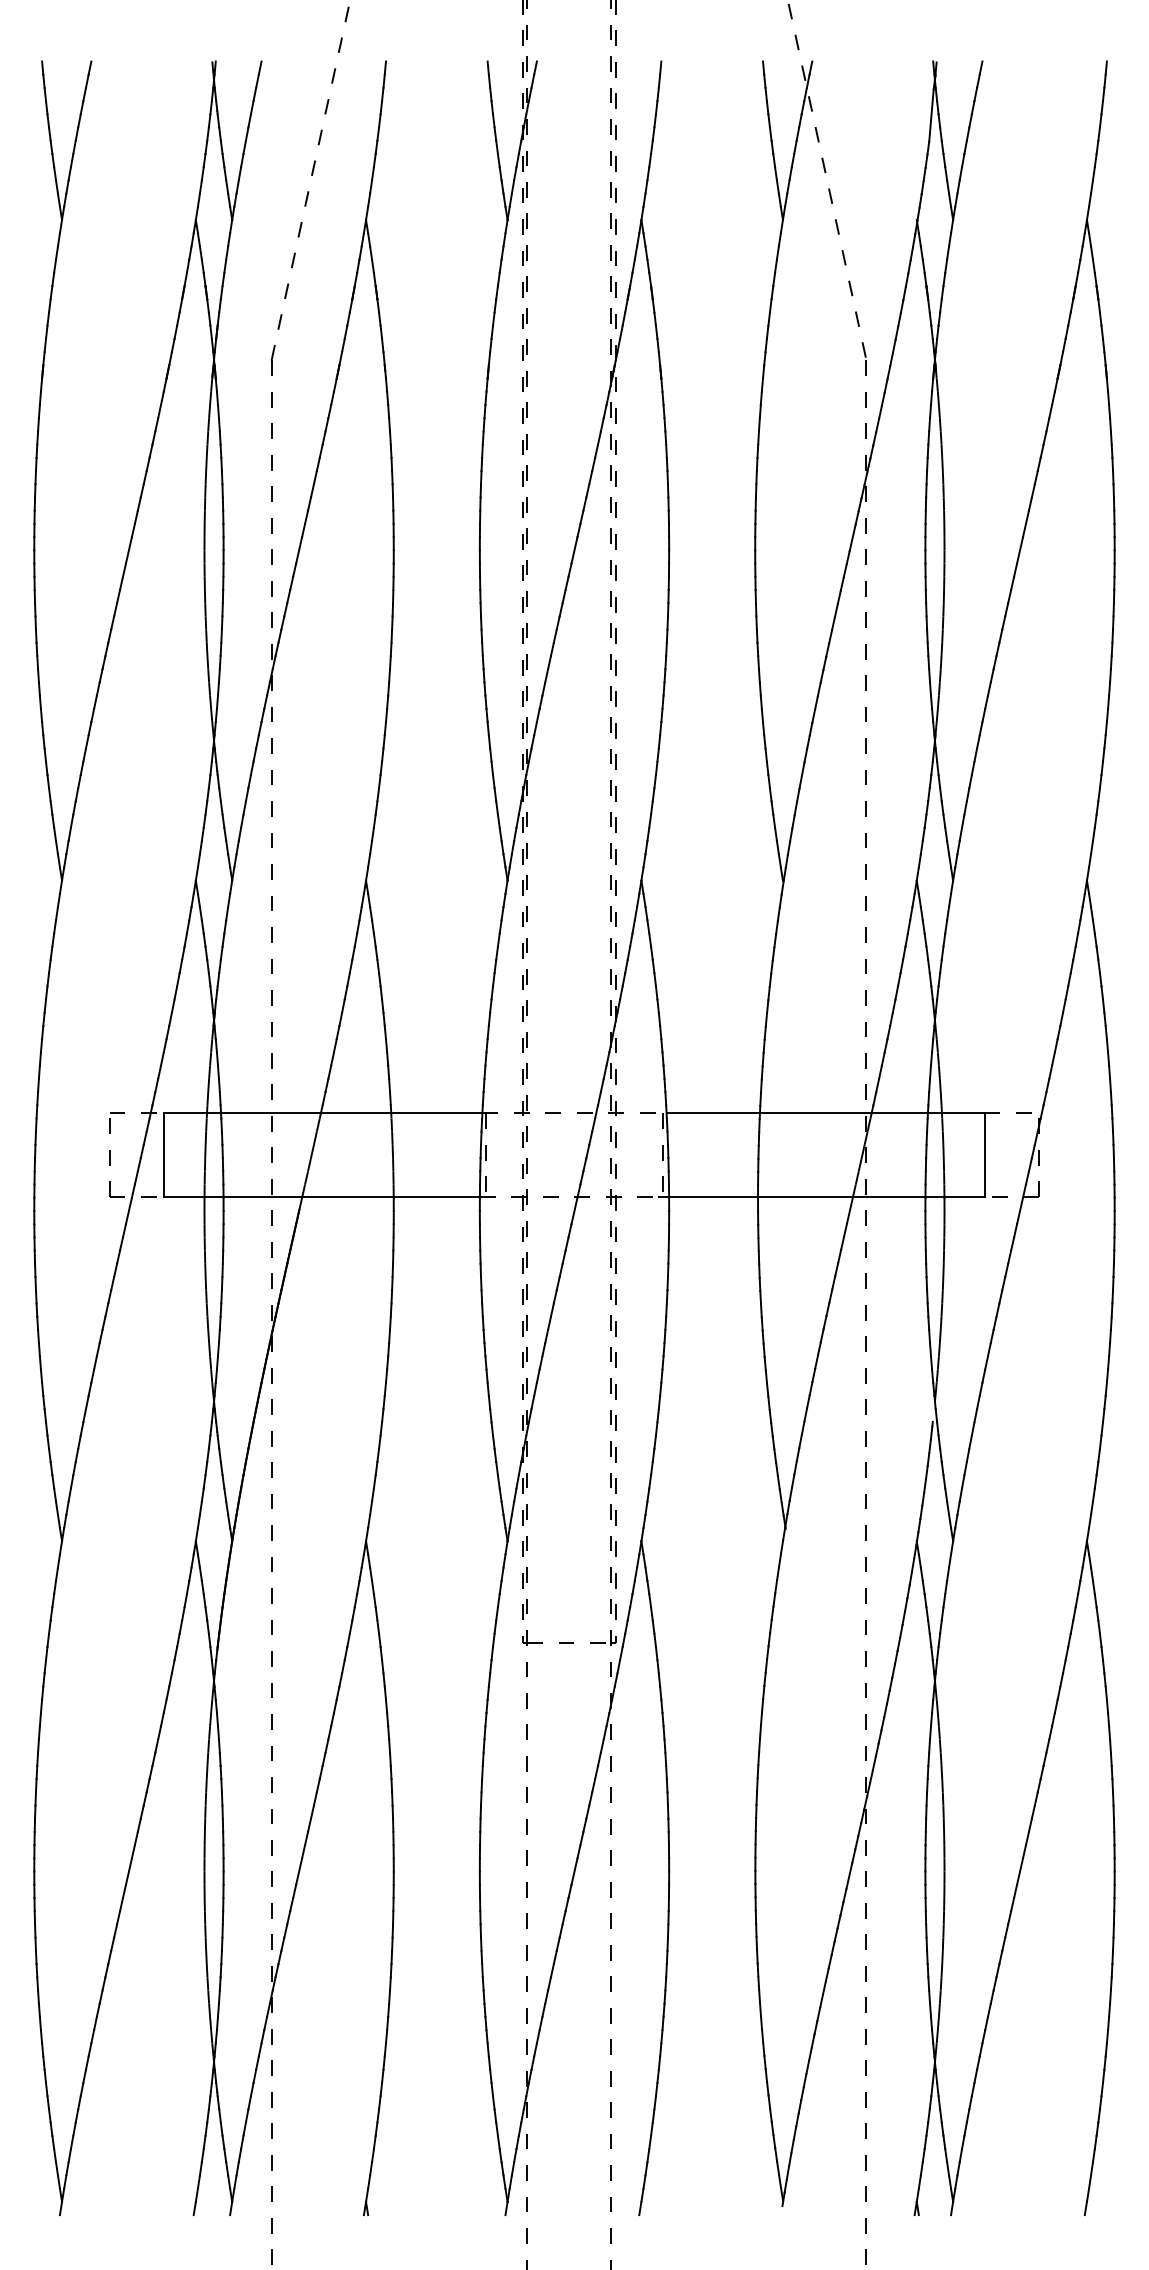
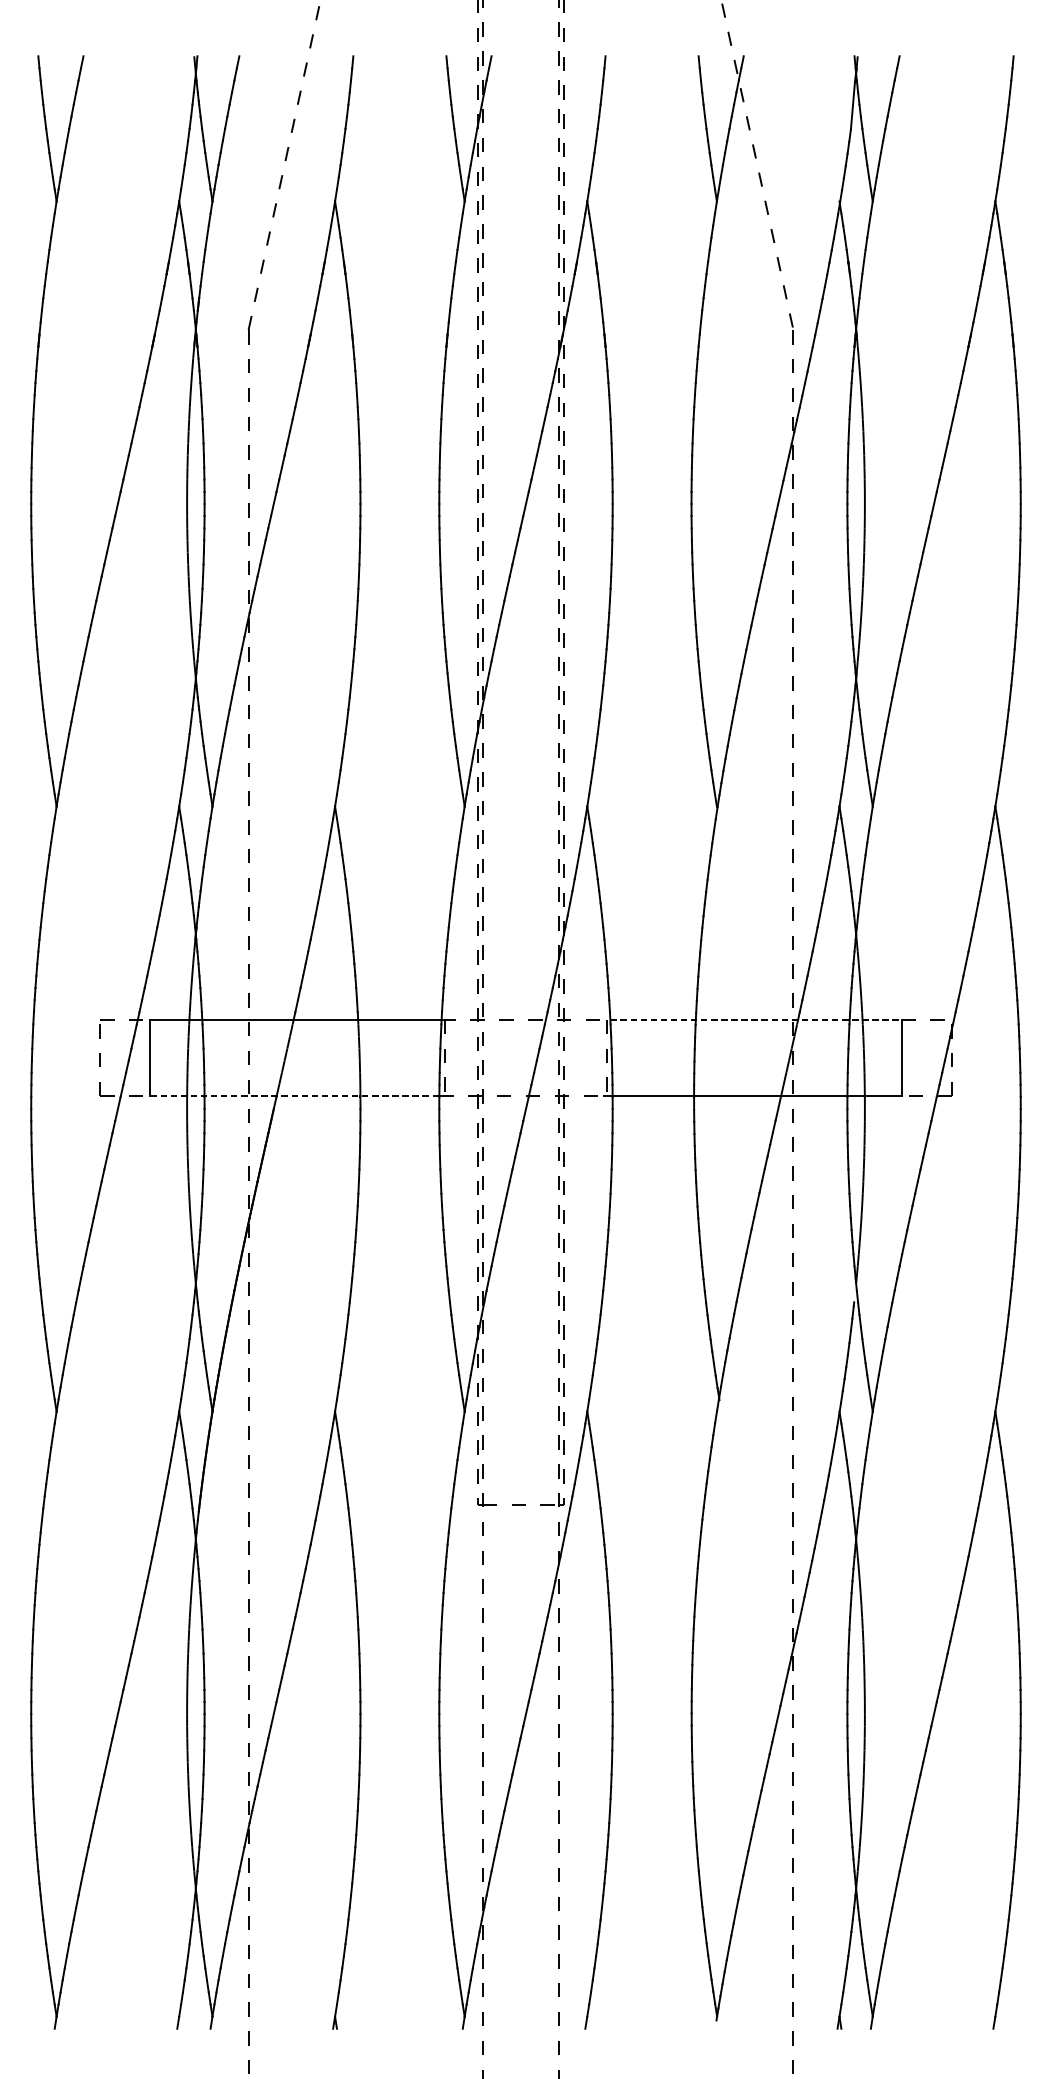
line: (825, 1113) -> (755, 1019), solid -> dashed
line: (322, 1197) -> (295, 1096), solid -> dashed

